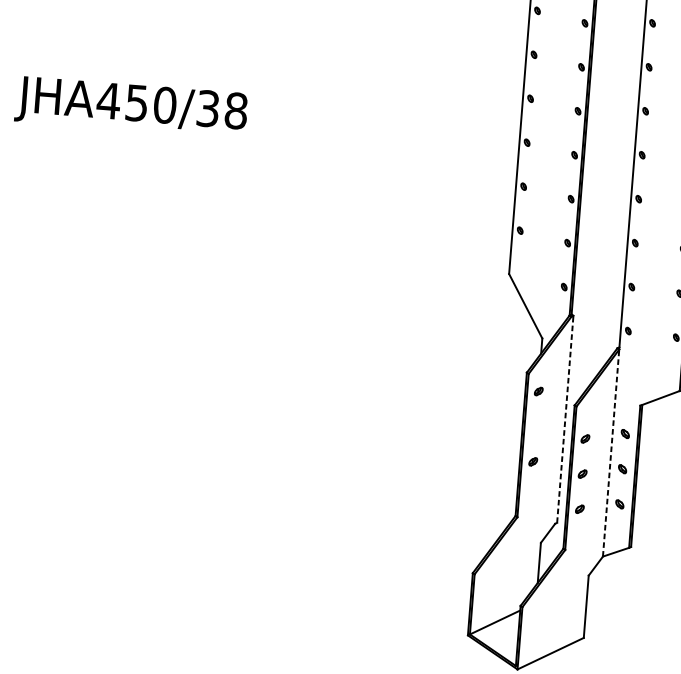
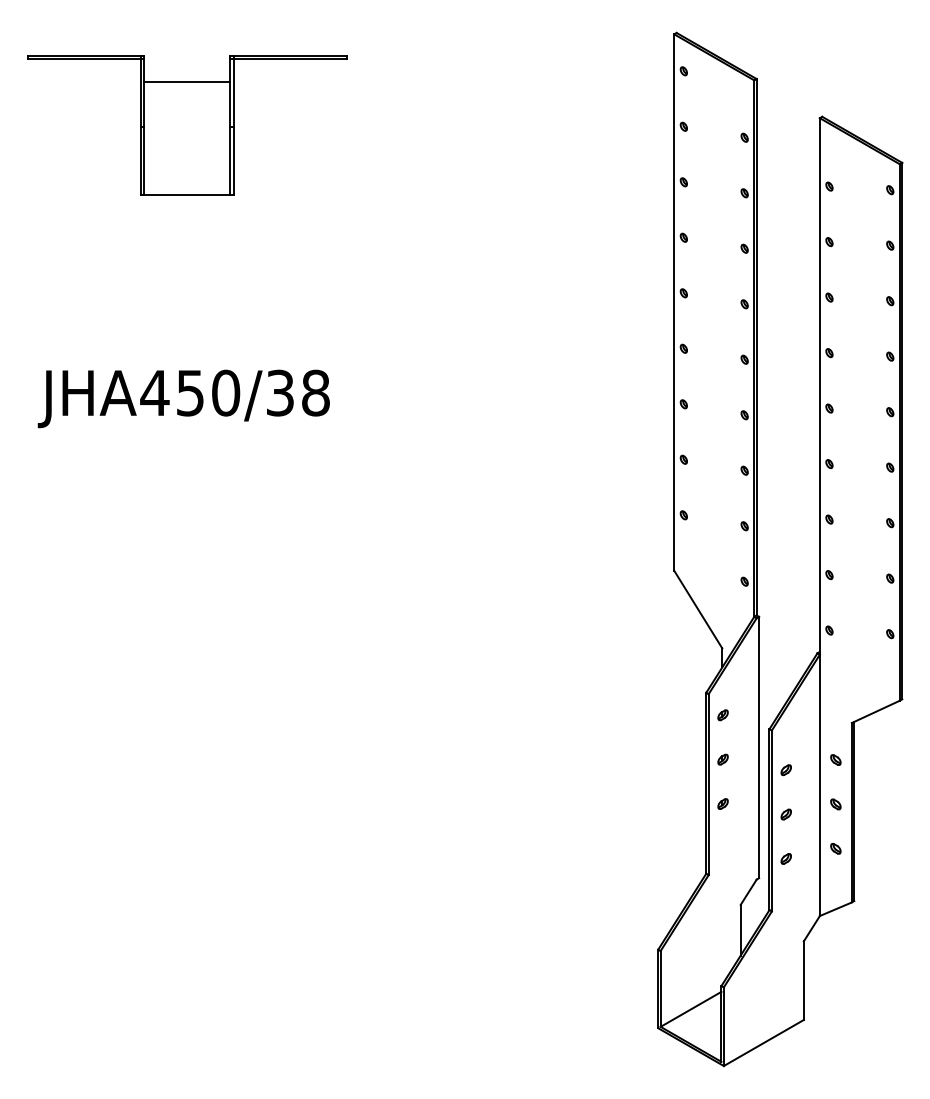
line: (565, 419) -> (759, 747), dashed -> solid
part: (535, 426) -> (722, 759), added
line: (610, 453) -> (819, 785), dashed -> solid

